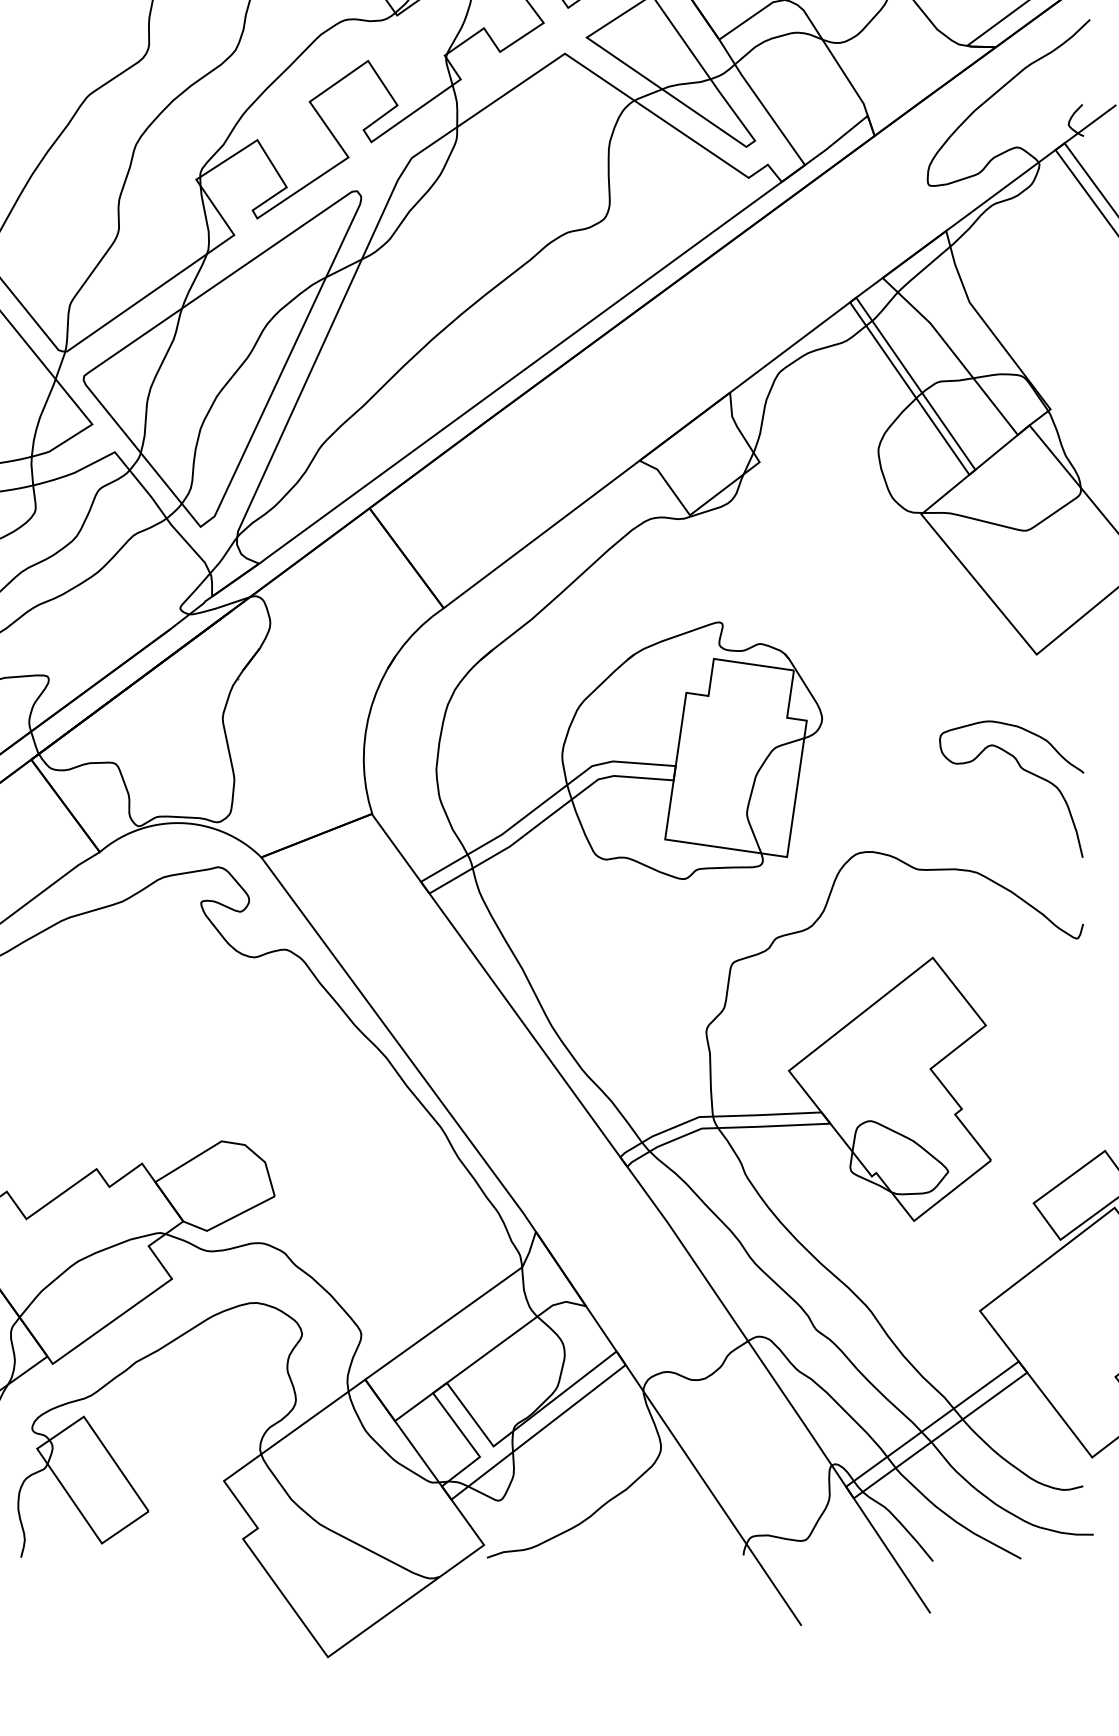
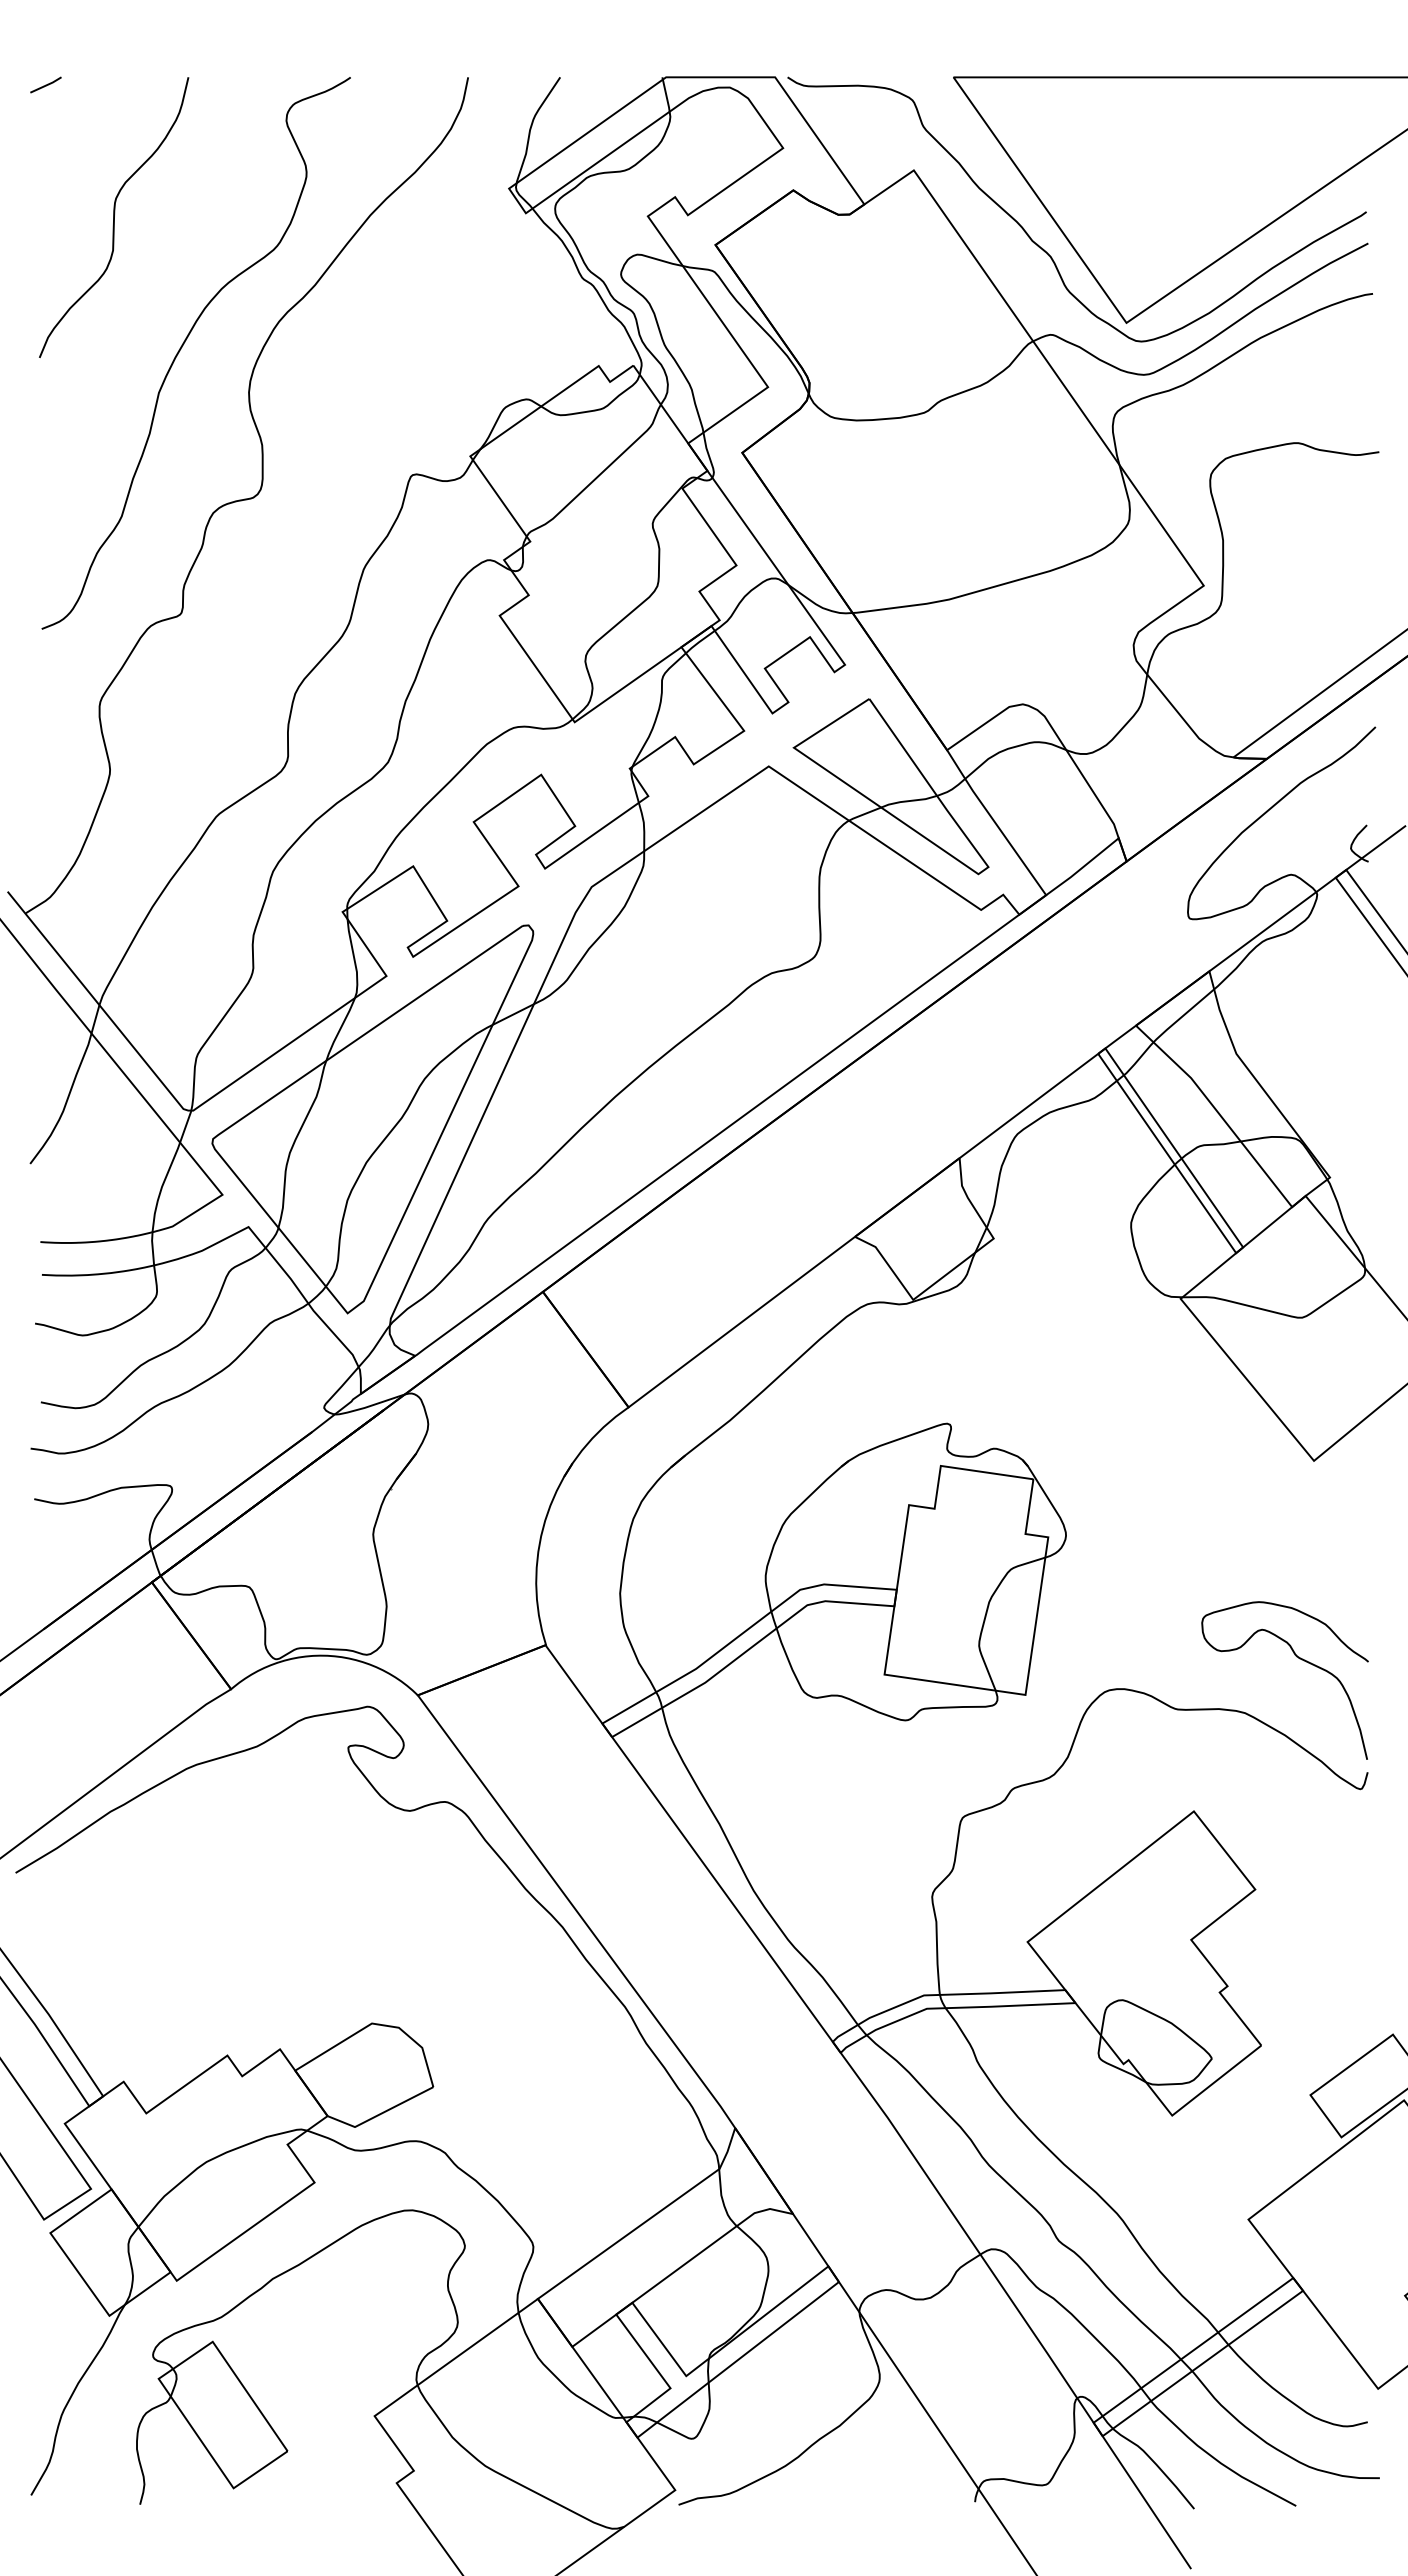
curve: (1024, 771) -> (1299, 1659), moved

